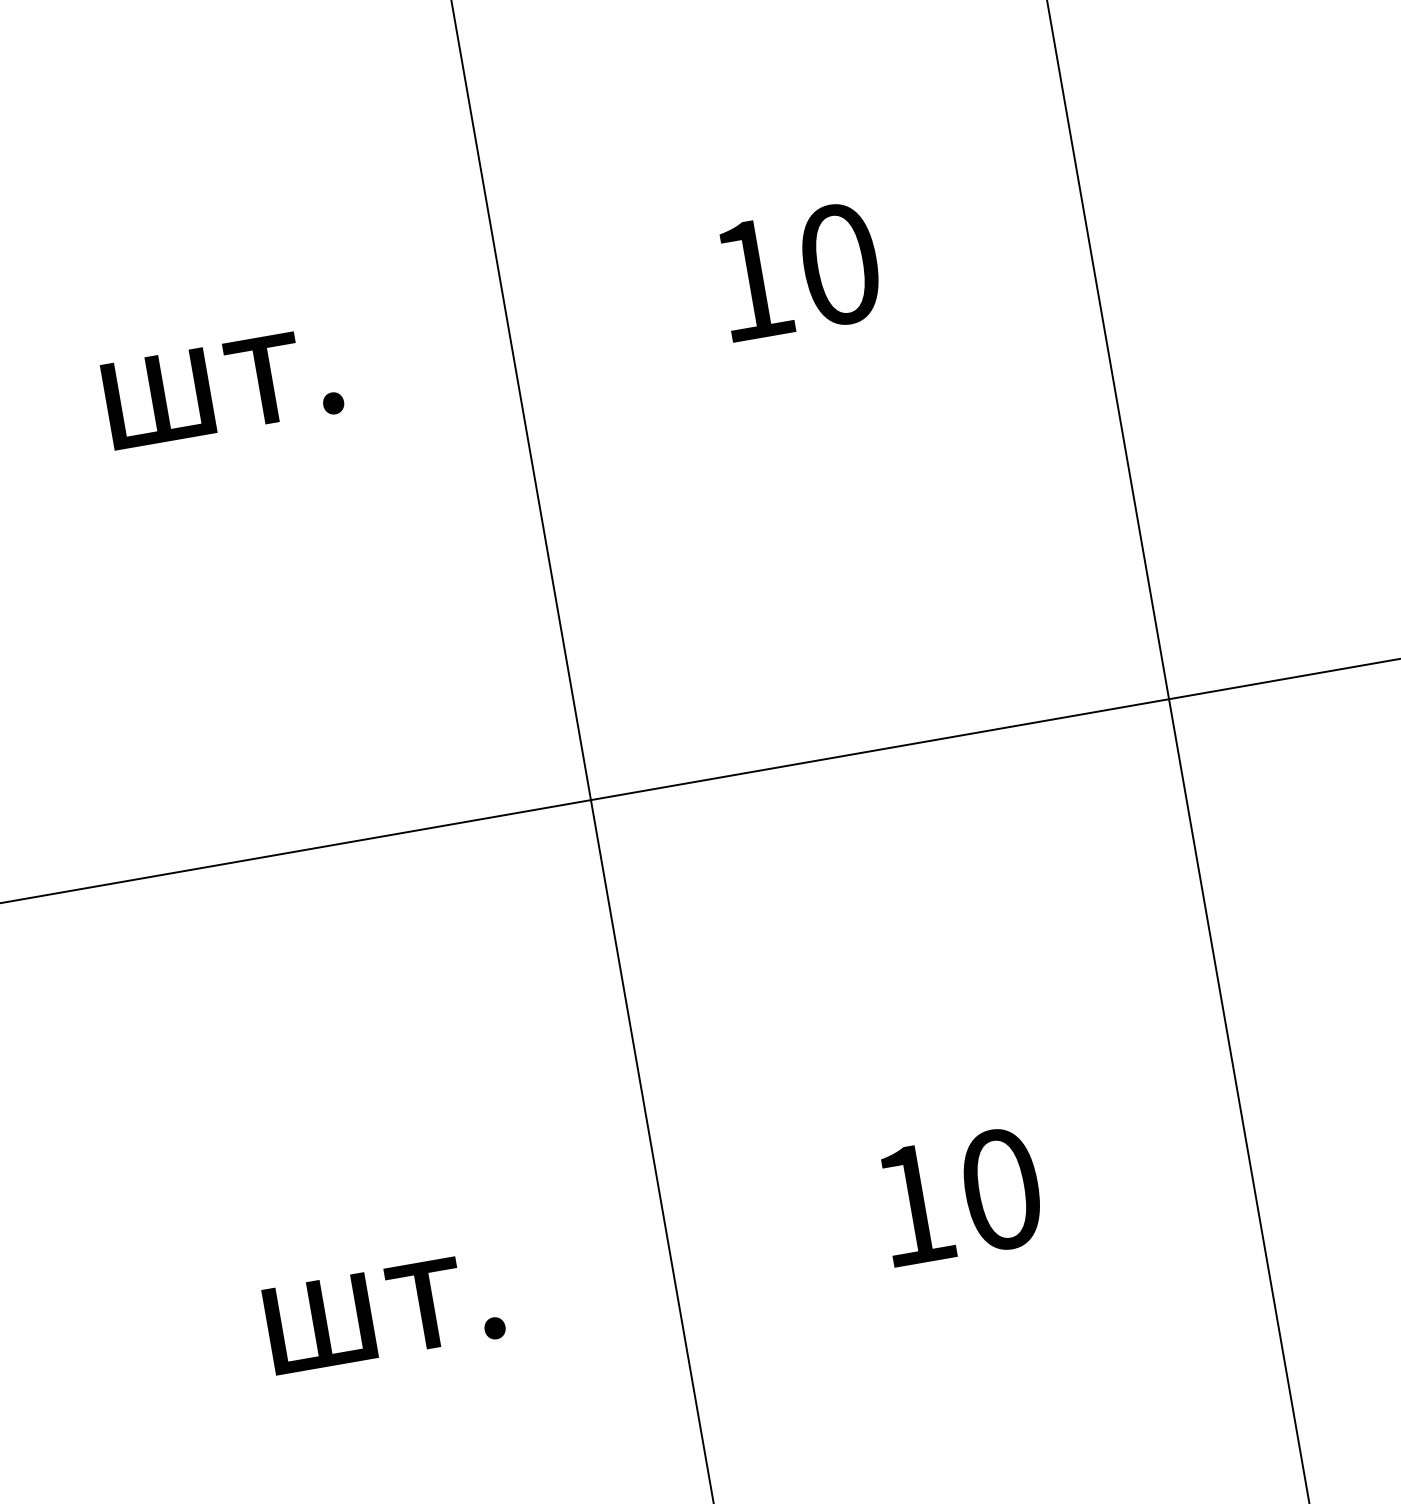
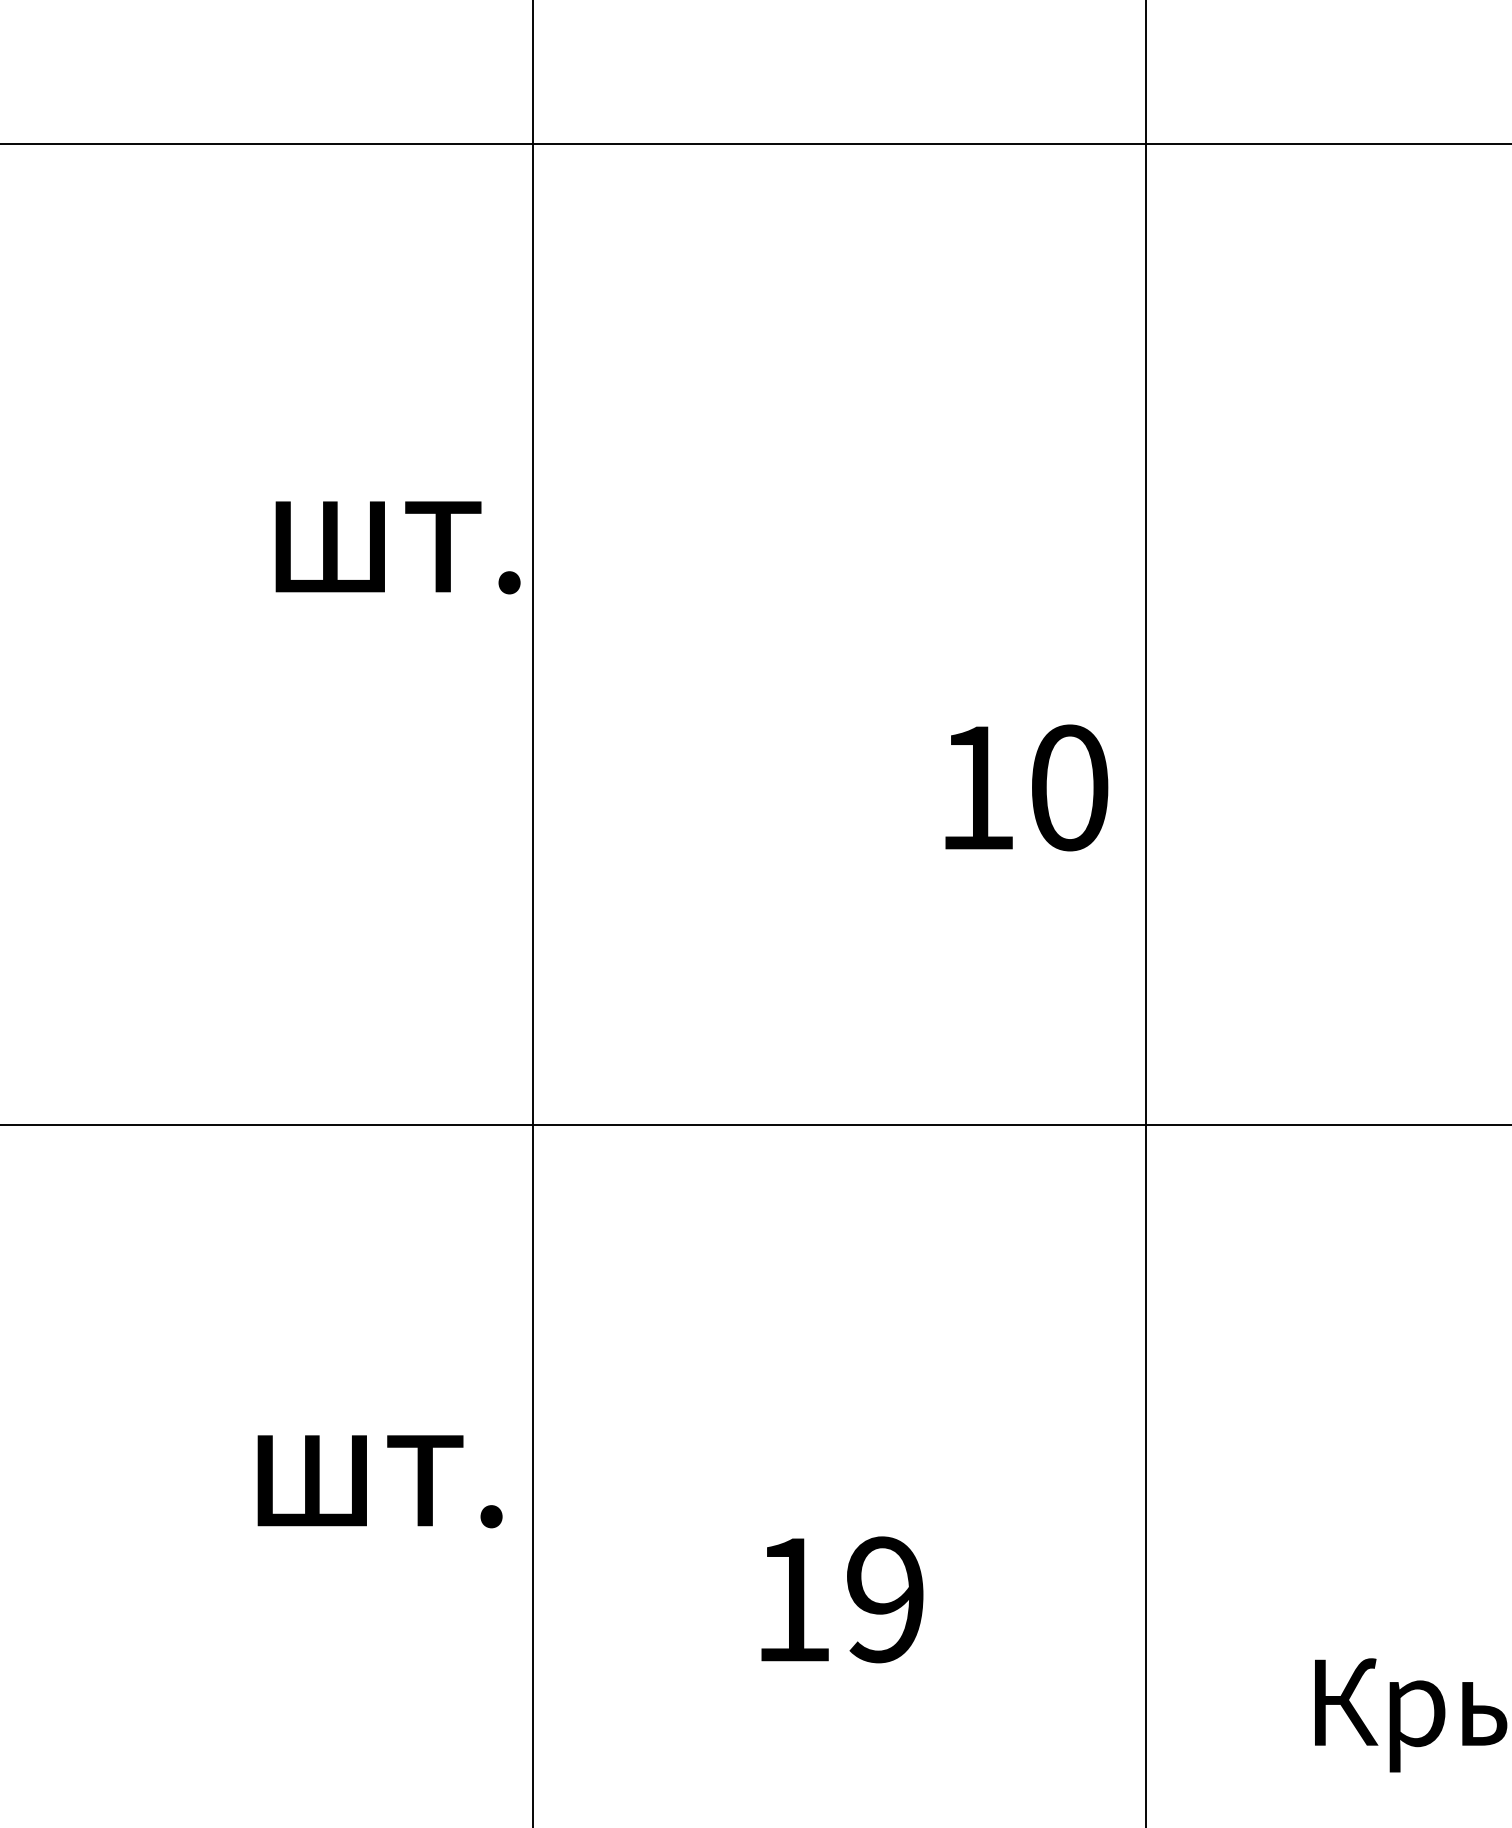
text: (799, 271) -> (1026, 787), moved
text: (222, 388) -> (397, 547), moved
text: (1001, 1189) -> (885, 1599), 10 -> 19
text: (383, 1313) -> (379, 1481), moved

